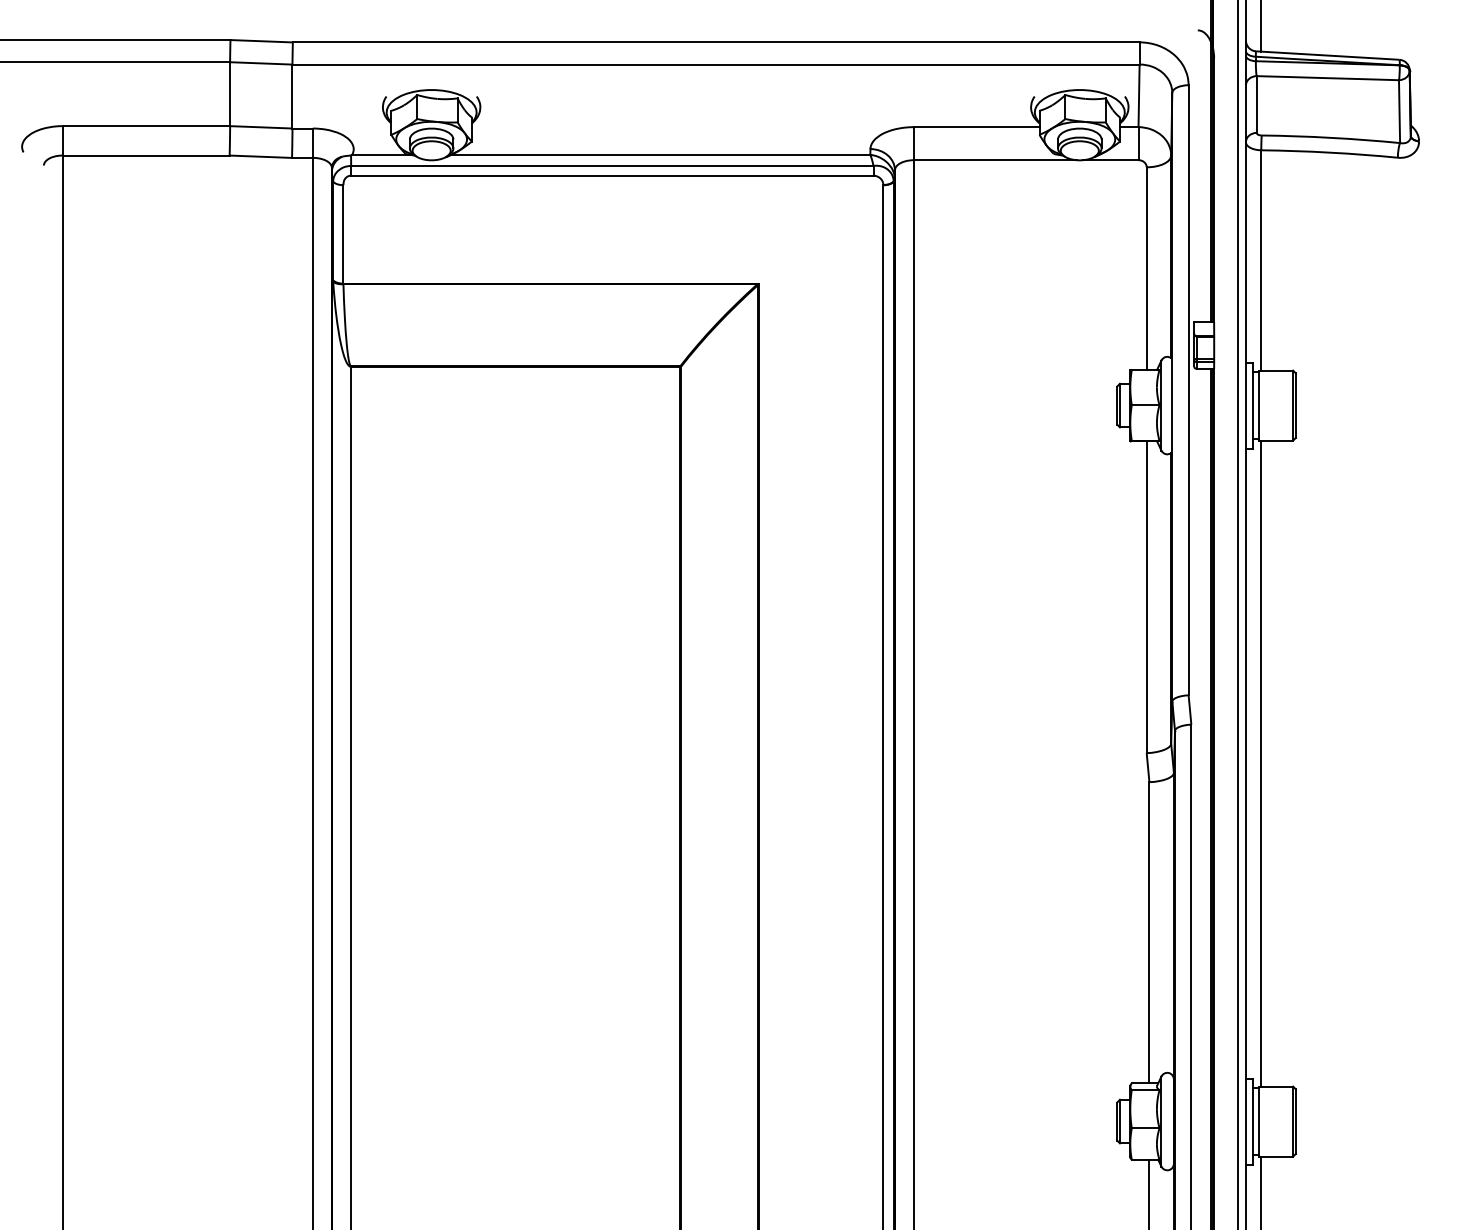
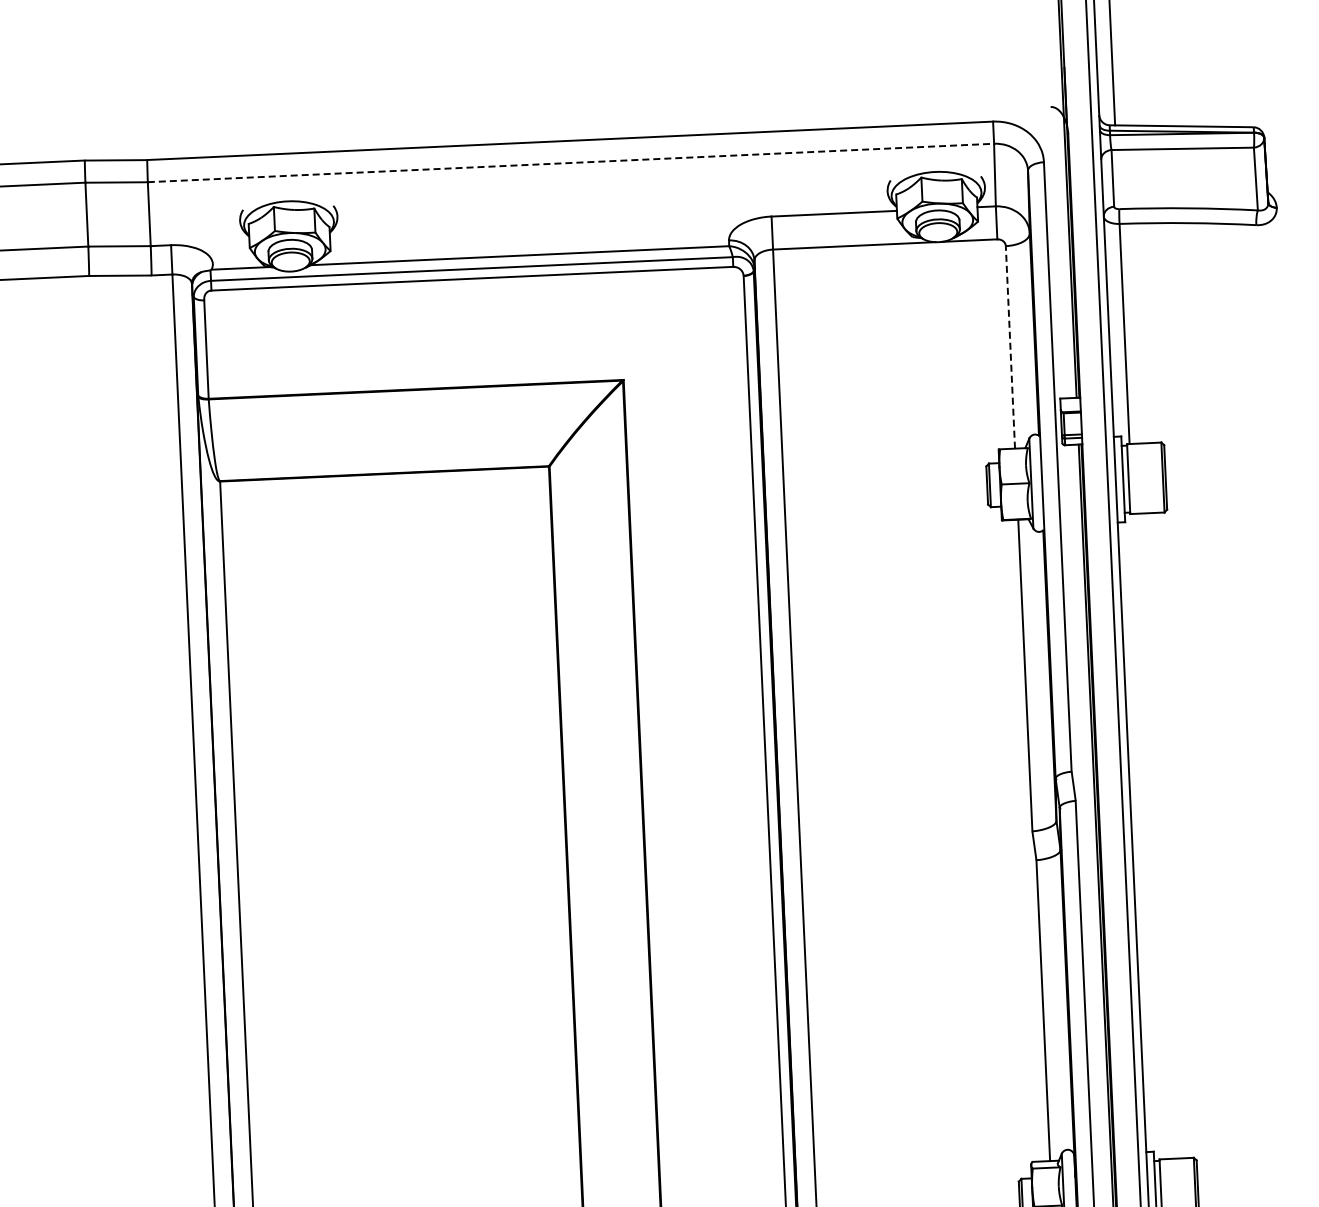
line: (716, 64) -> (571, 162), solid -> dashed
line: (1146, 268) -> (1010, 347), solid -> dashed
line: (1261, 763) -> (1147, 836), removed

